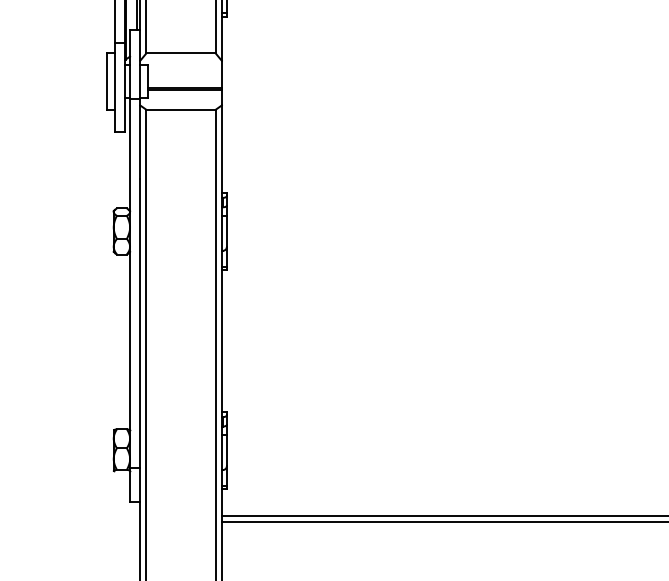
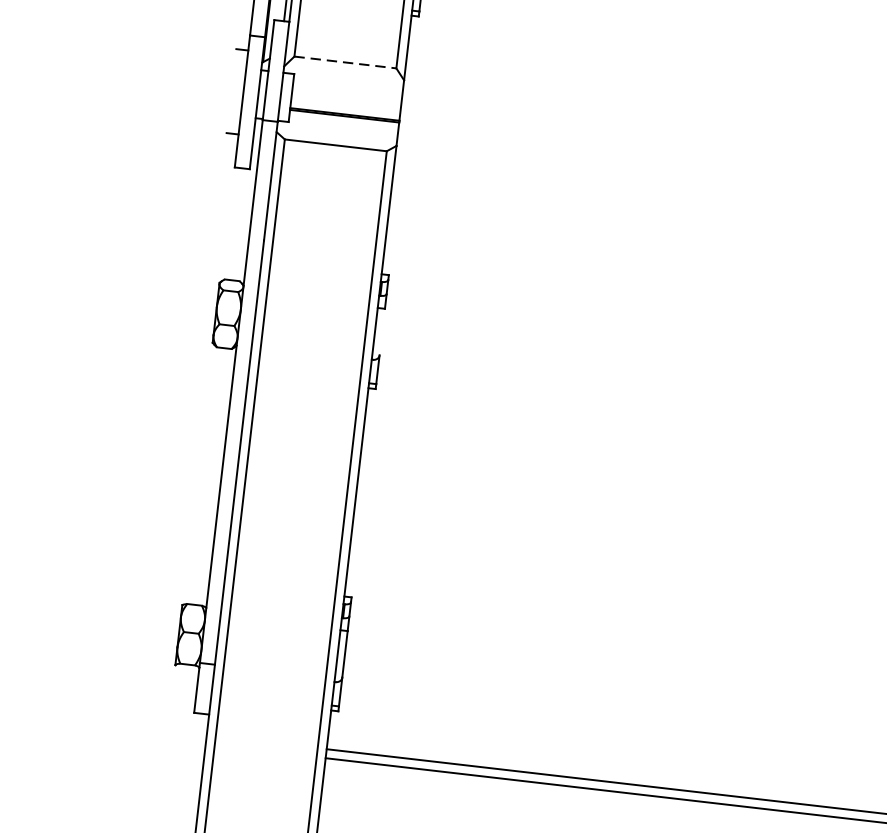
line: (181, 53) -> (346, 62), solid -> dashed
line: (106, 81) -> (231, 91), removed
line: (226, 231) -> (381, 332), removed

